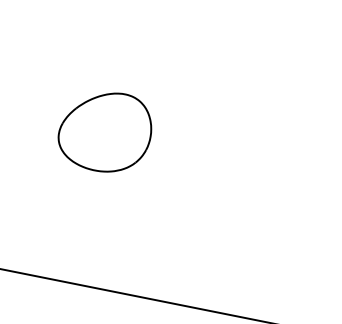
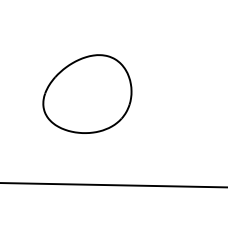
part: (105, 130) -> (87, 93), size x1.67

